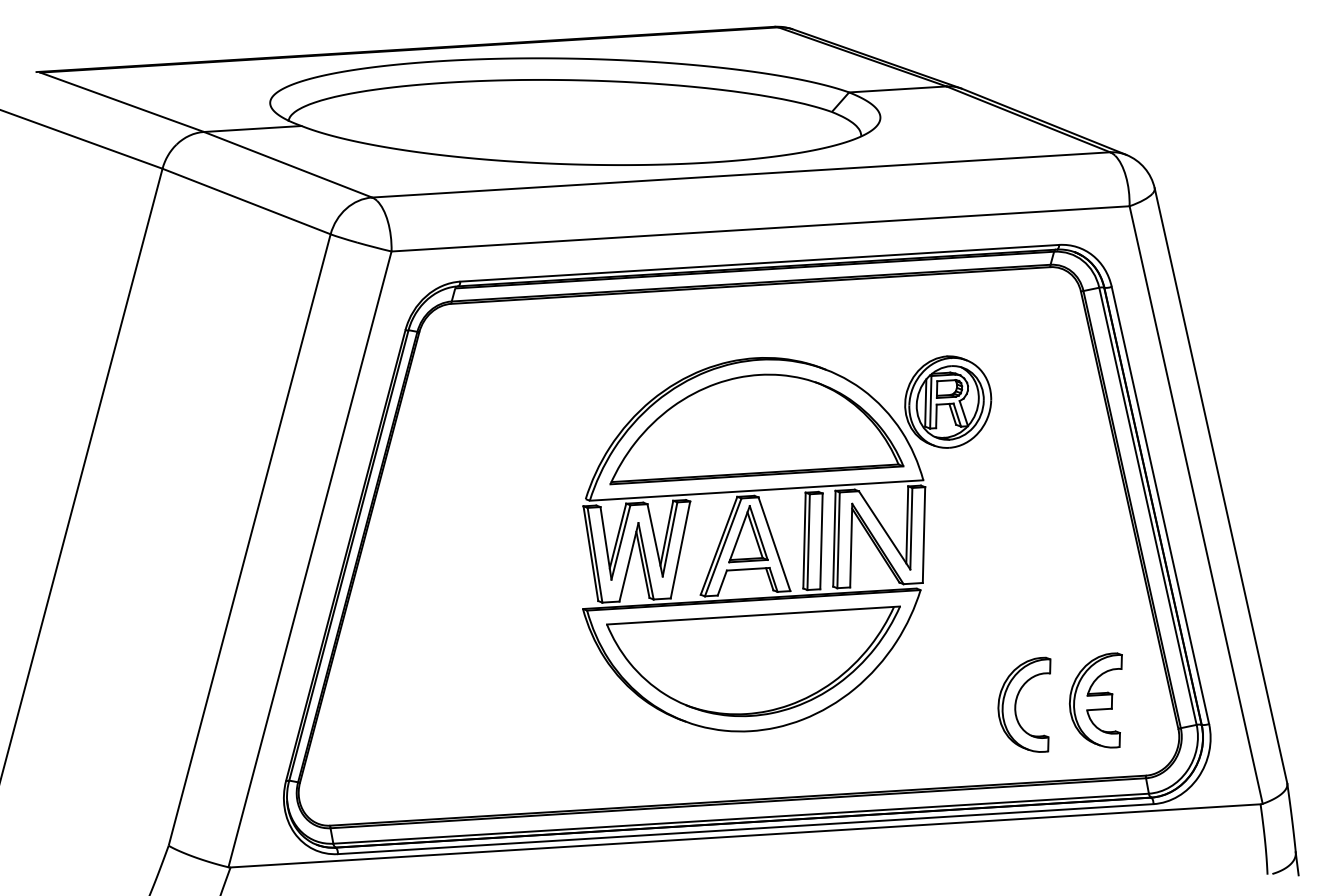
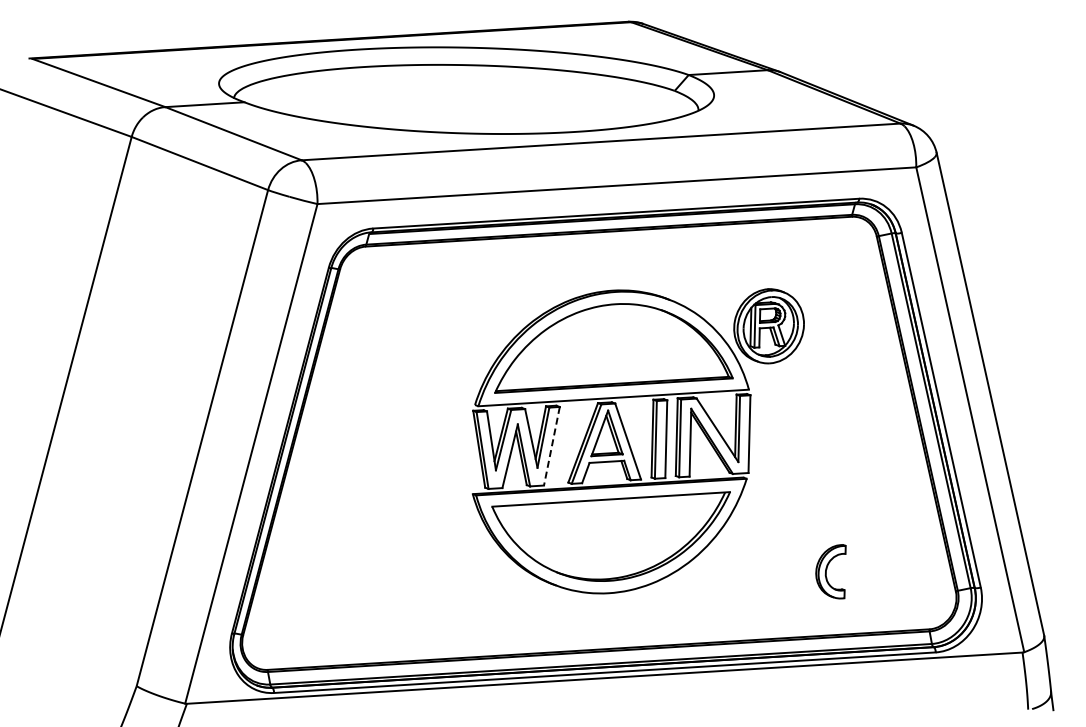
line: (679, 550) -> (551, 446), solid -> dashed
part: (1095, 700) -> (888, 568), removed
part: (1023, 704) -> (830, 571), size x0.7

